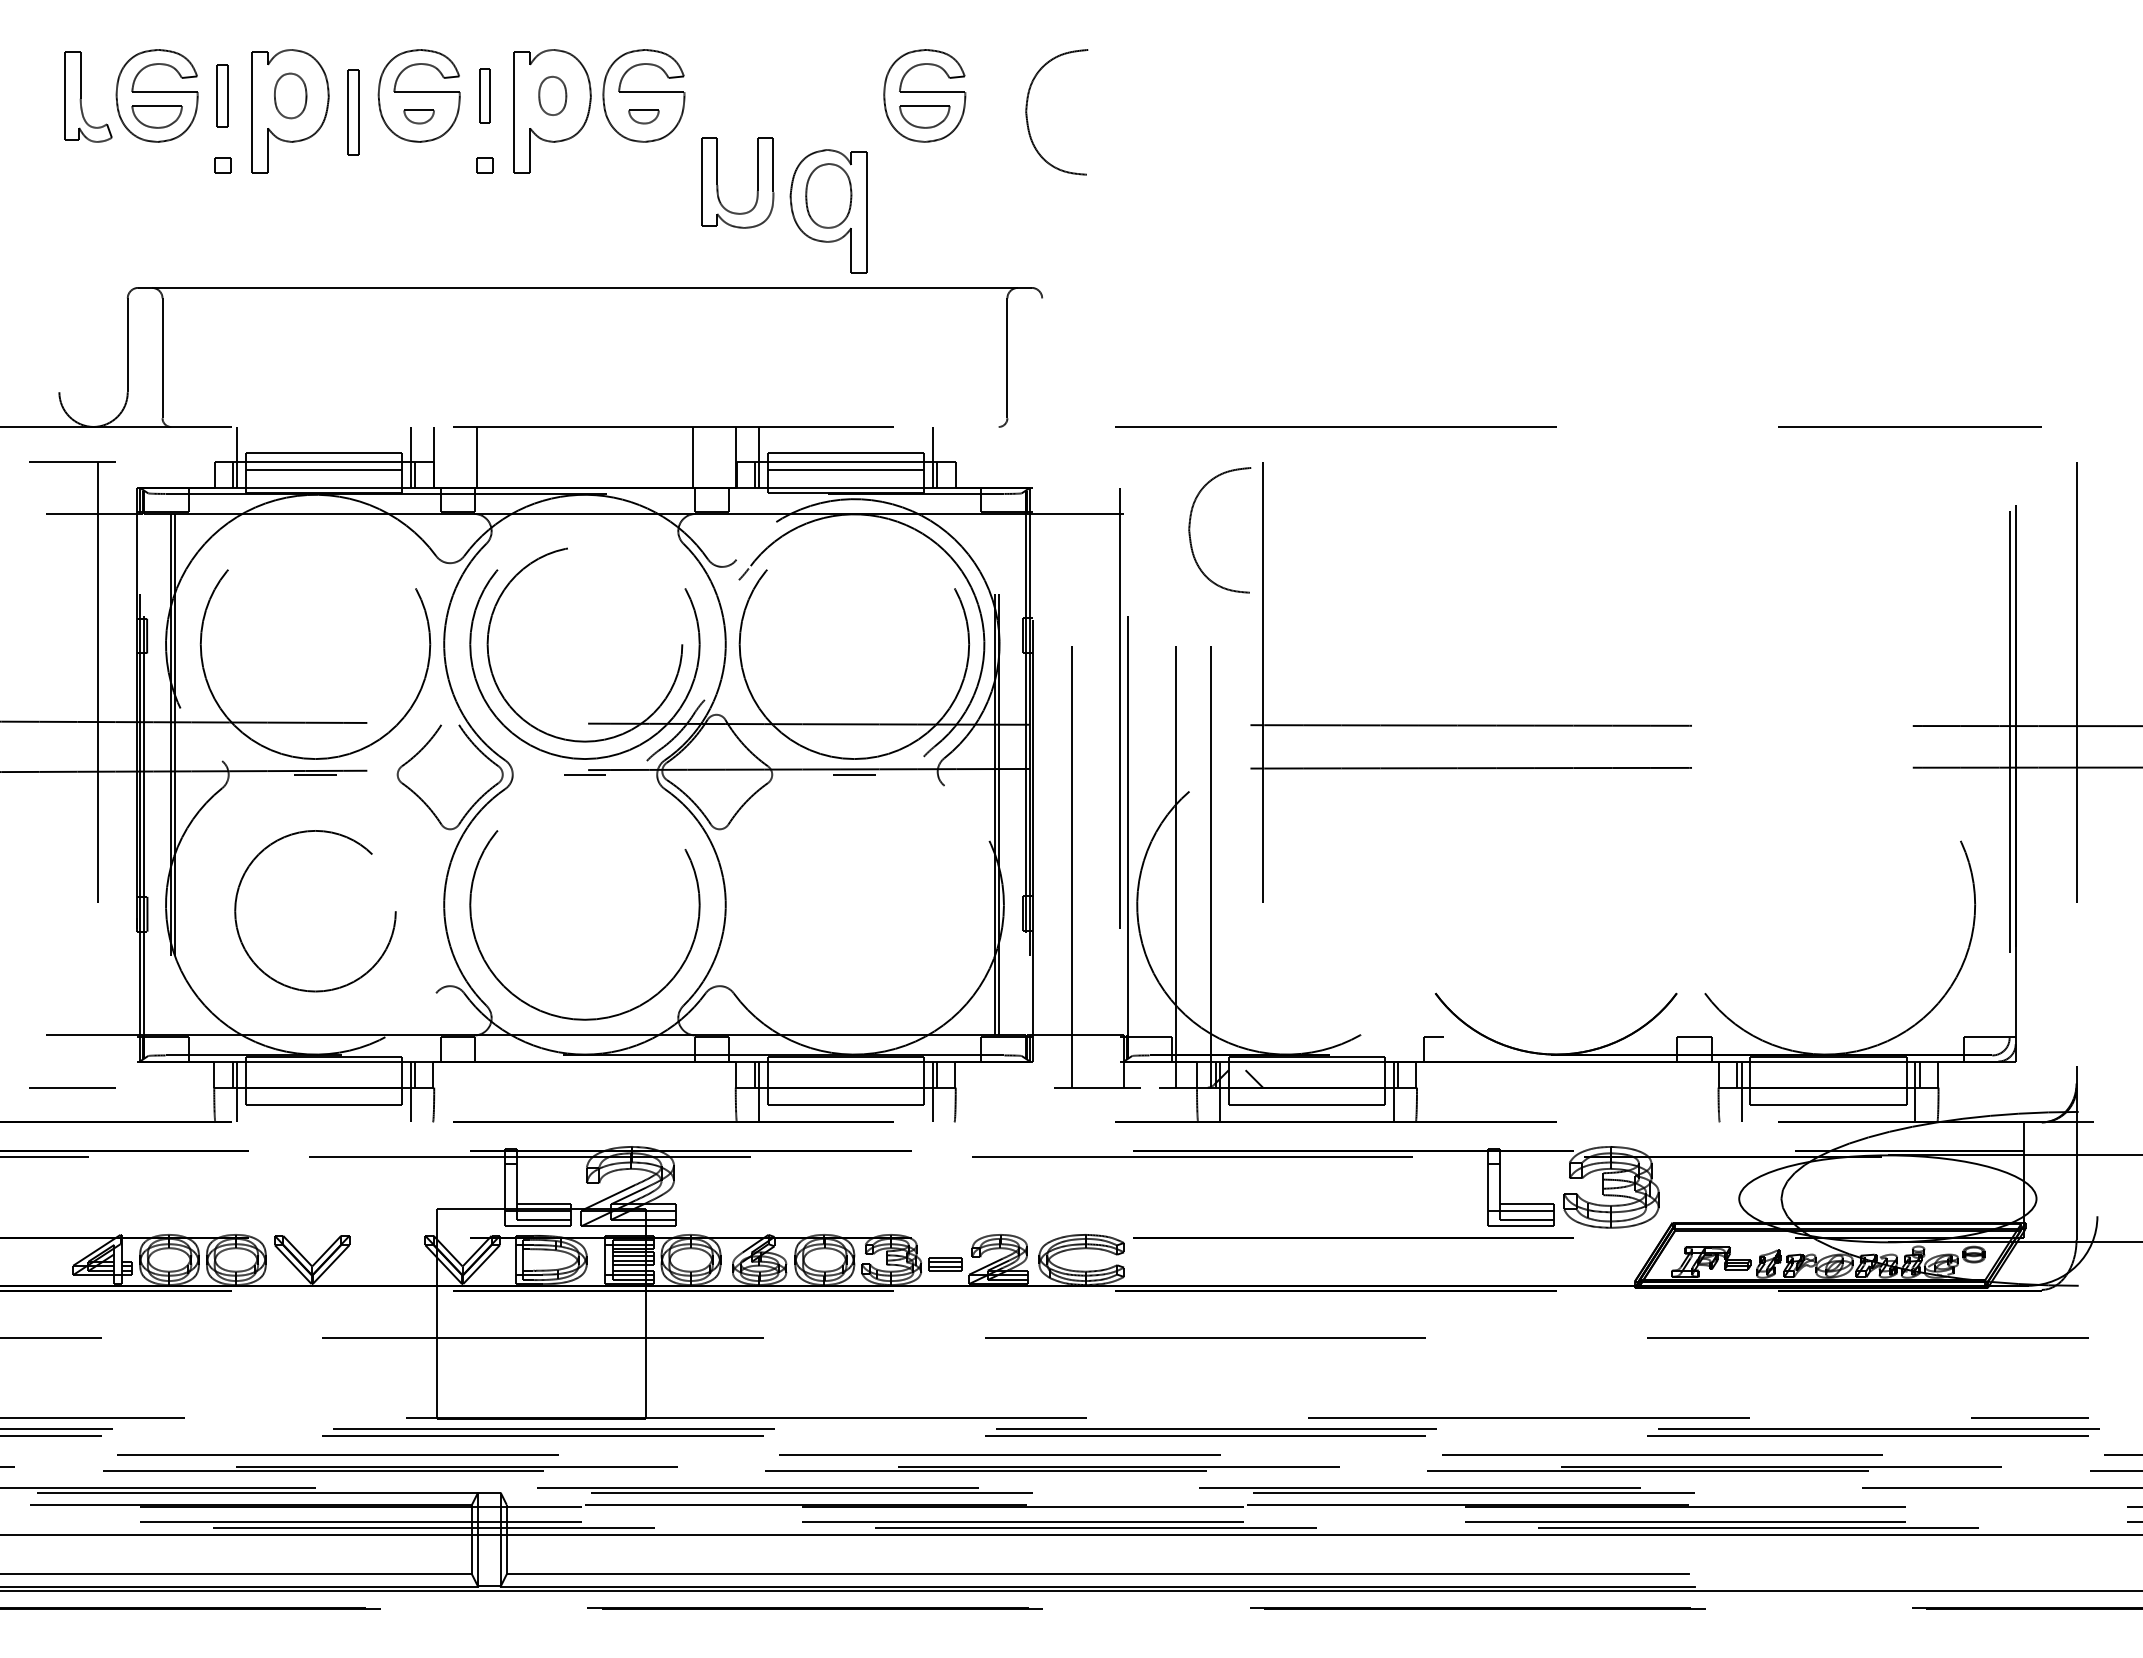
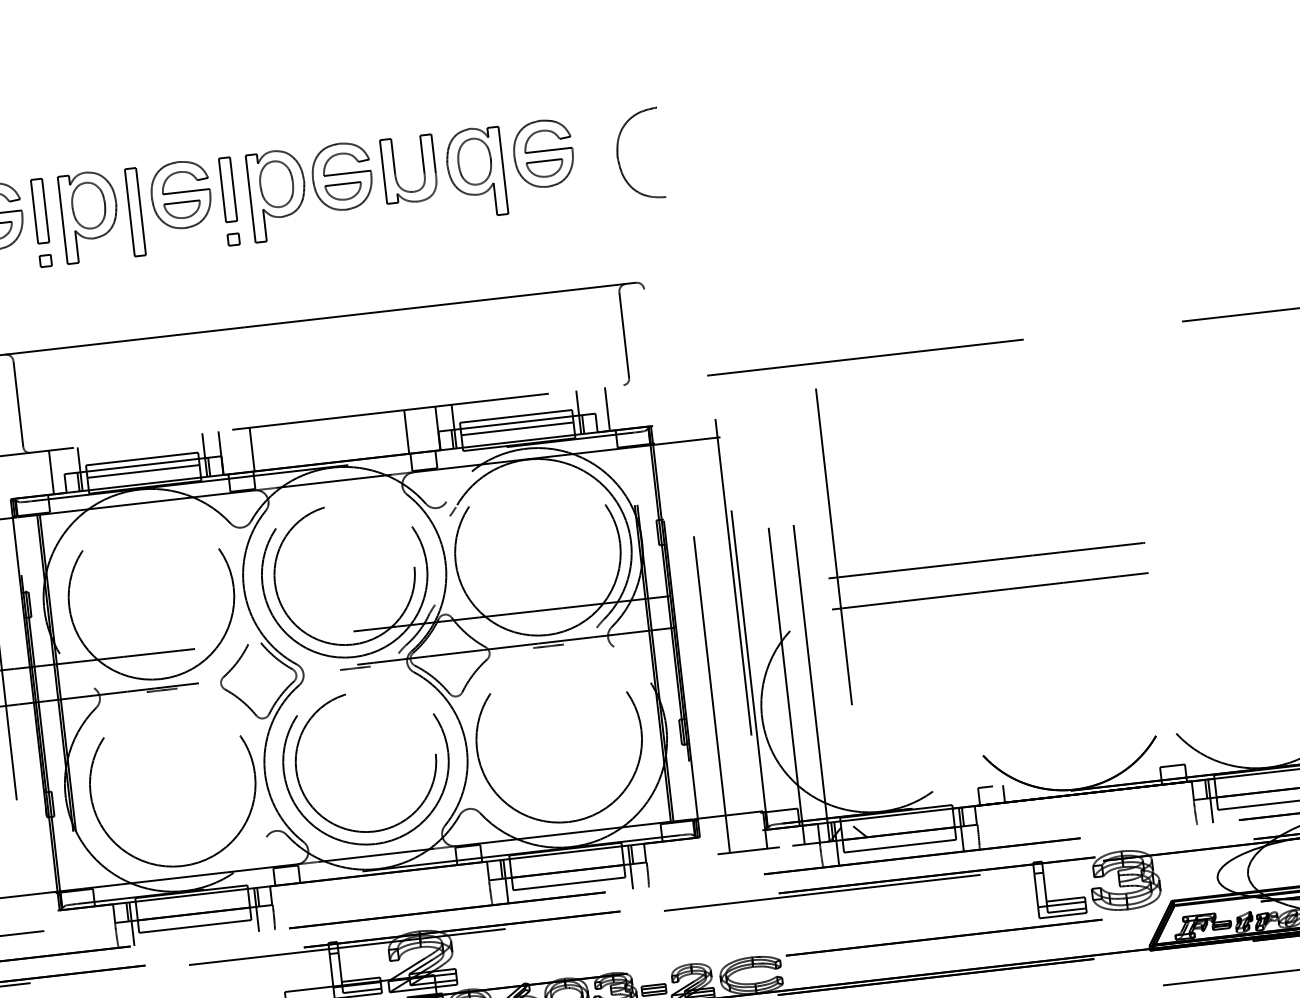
part: (222, 95) -> (39, 210), size x1.43
part: (290, 95) -> (88, 205), size x1.43
part: (484, 95) -> (227, 189), size x1.67
part: (552, 95) -> (276, 183), size x1.67
part: (353, 112) -> (135, 212), size x1.43
part: (418, 116) -> (182, 209), size x1.67
part: (643, 116) -> (343, 191), size x1.67
part: (718, 185) -> (395, 173), moved
part: (828, 211) -> (475, 172), moved
line: (197, 457) -> (51, 472), added
line: (972, 457) -> (607, 409), added
part: (1190, 530) -> (769, 443), removed
circle: (584, 905) -> (365, 762), added
circle: (315, 925) -> (174, 798), size x1.43
circle: (853, 925) -> (560, 754), added
line: (1458, 1049) -> (1004, 793), added

